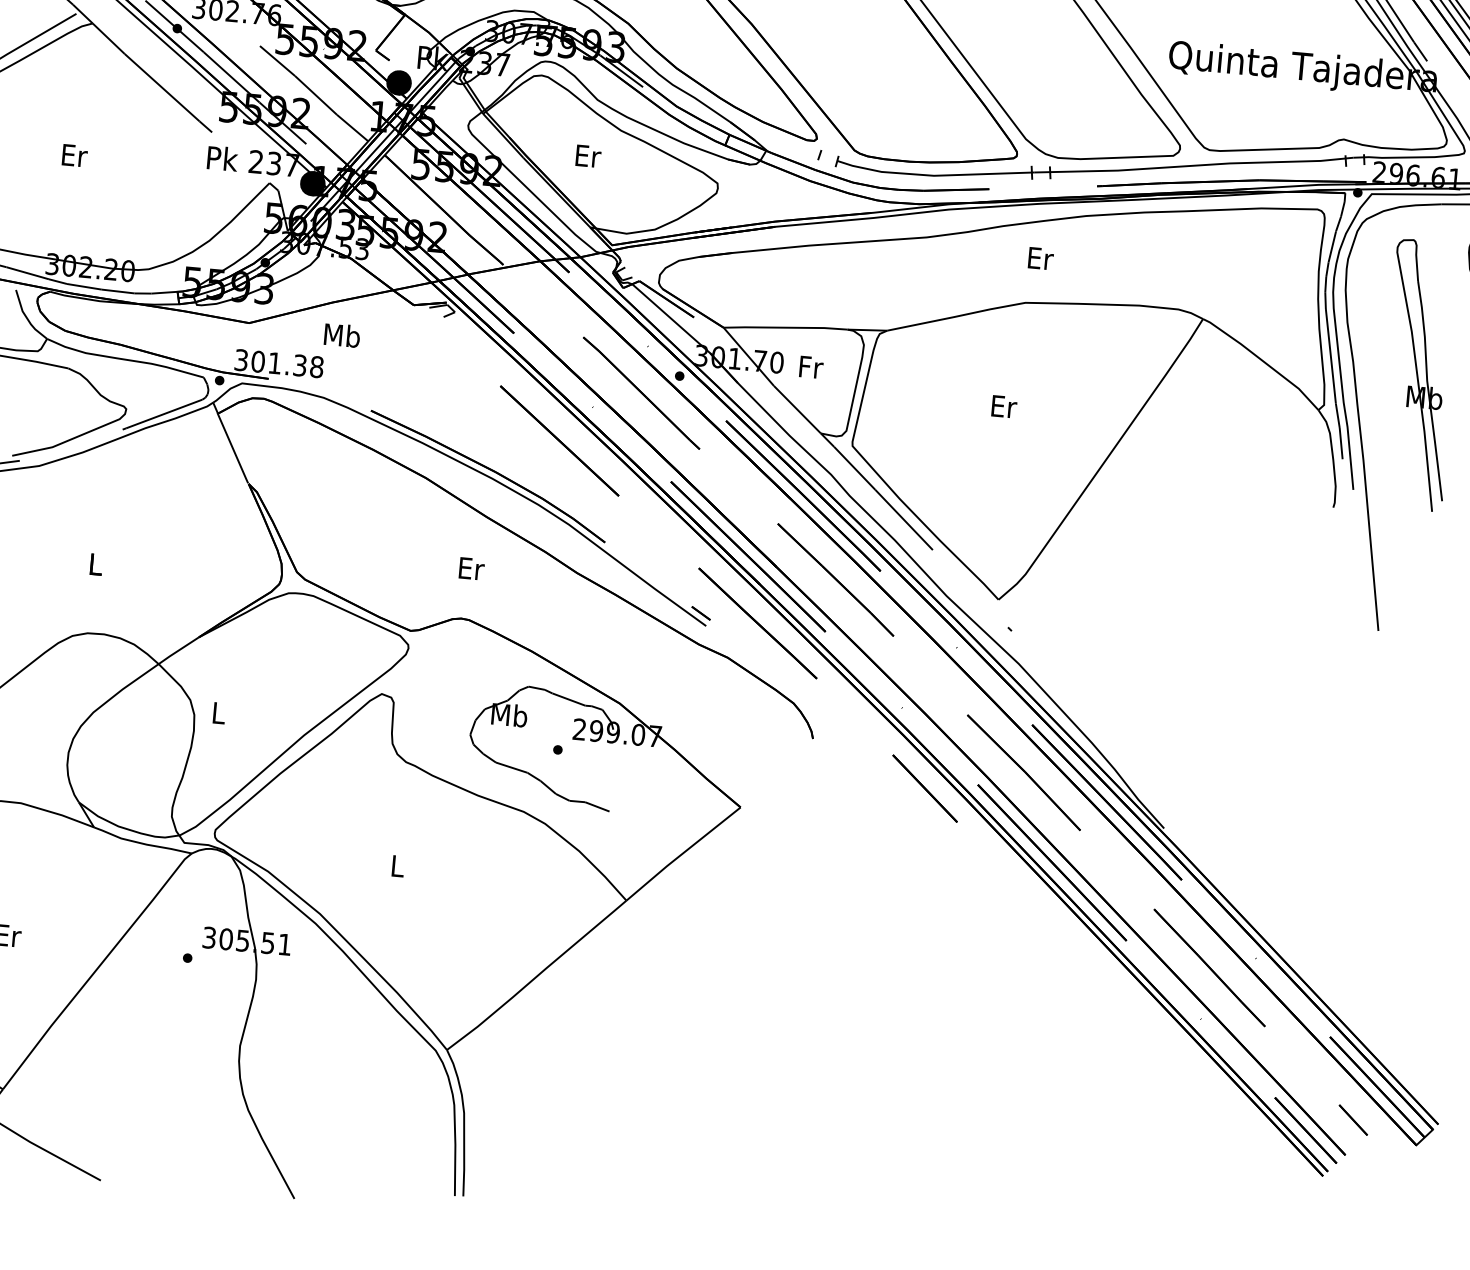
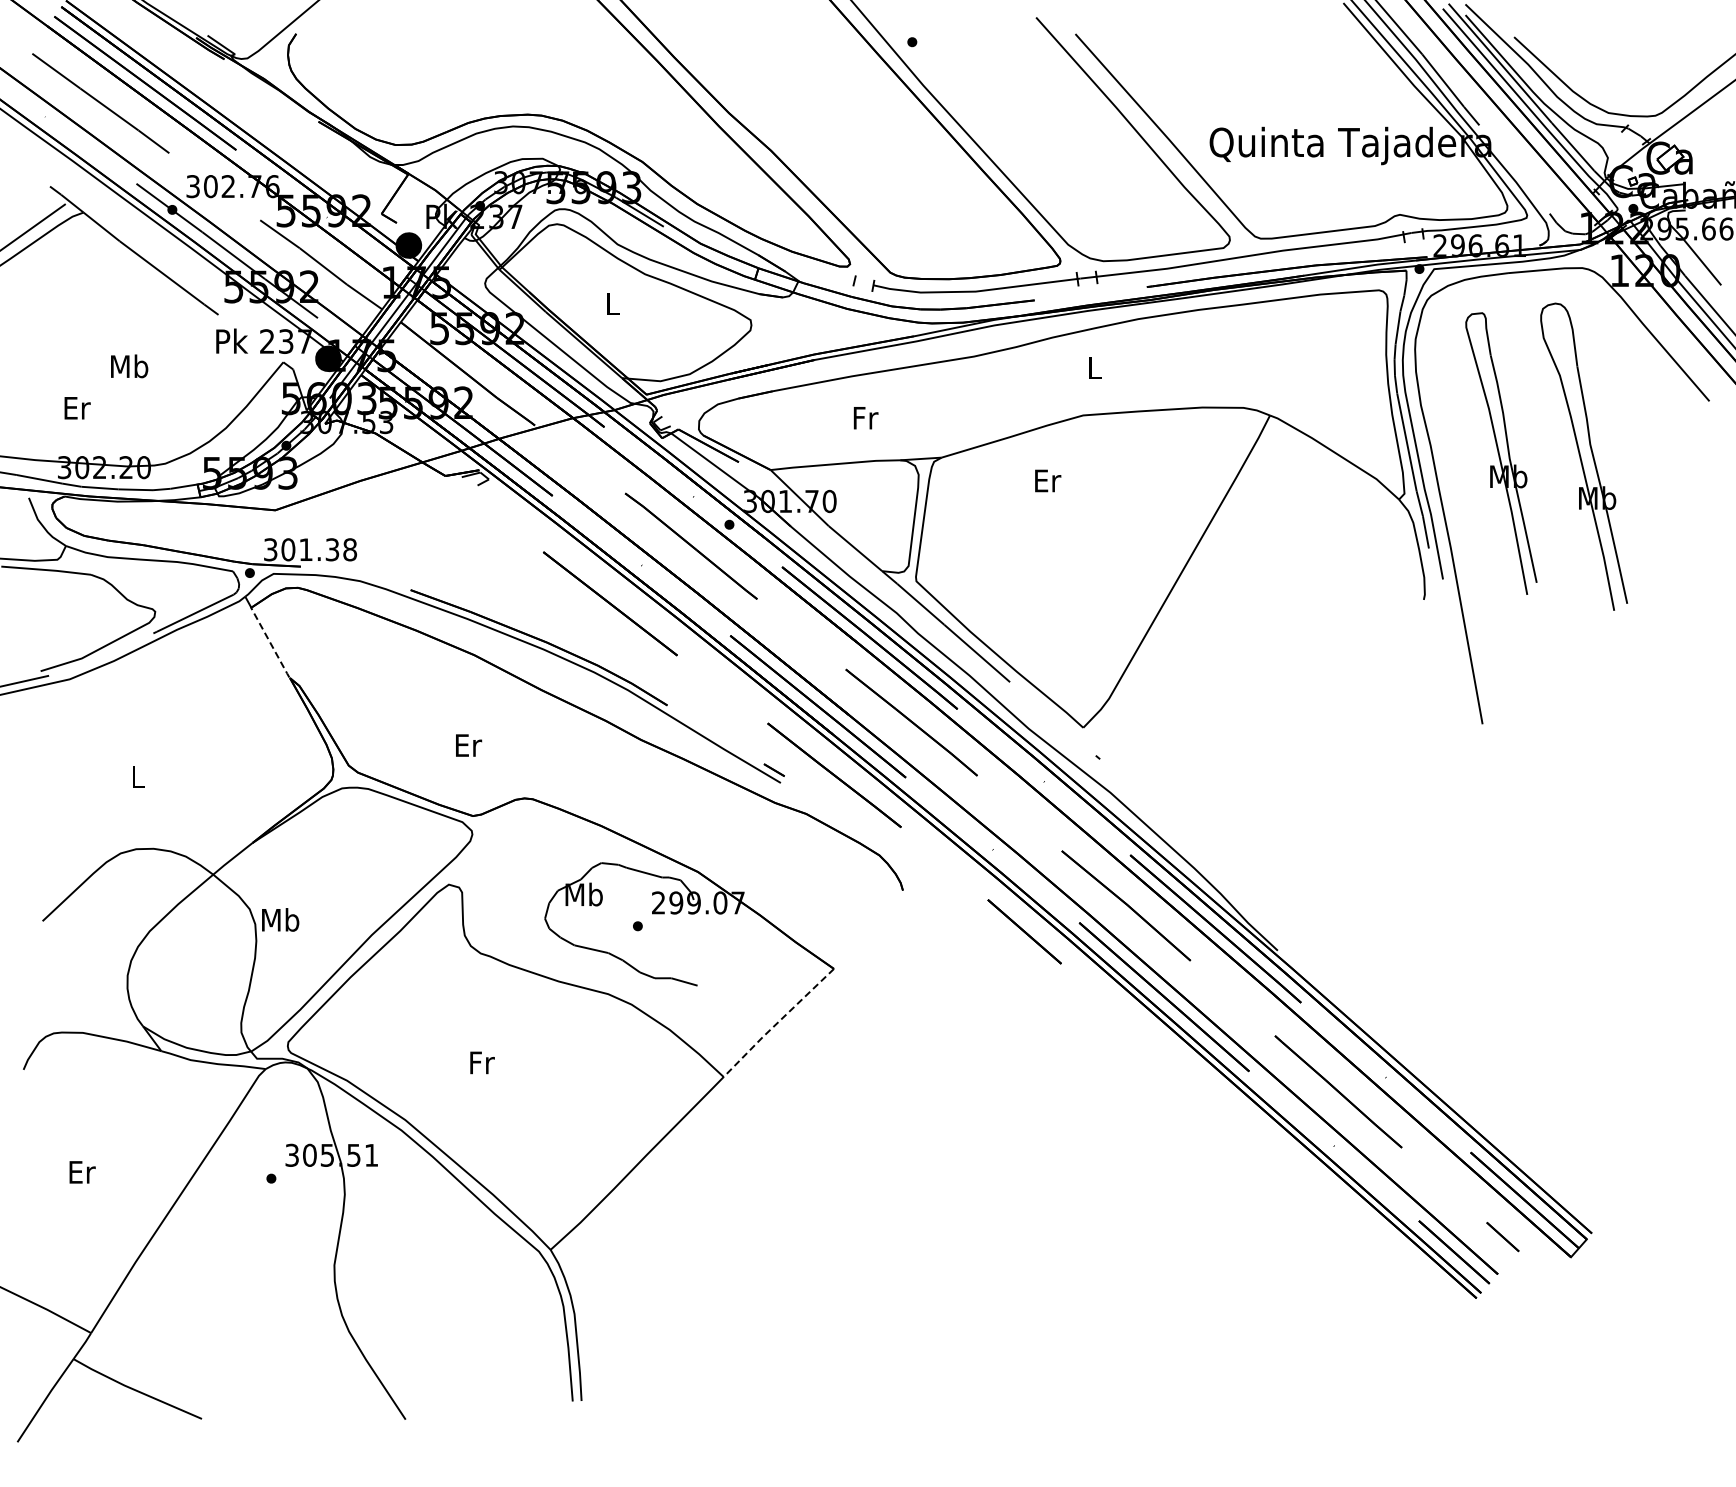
text: (74, 155) -> (77, 408), moved
text: (588, 155) -> (613, 303), Er -> L
text: (1041, 258) -> (1095, 367), Er -> L
text: (342, 335) -> (129, 366), moved
text: (810, 367) -> (865, 418), moved
text: (1004, 406) -> (1048, 480), moved
line: (233, 448) -> (270, 642), solid -> dashed
text: (472, 568) -> (469, 745), moved
text: (218, 712) -> (280, 919), L -> Mb
line: (682, 853) -> (777, 1022), solid -> dashed
text: (398, 865) -> (482, 1062), L -> Fr

